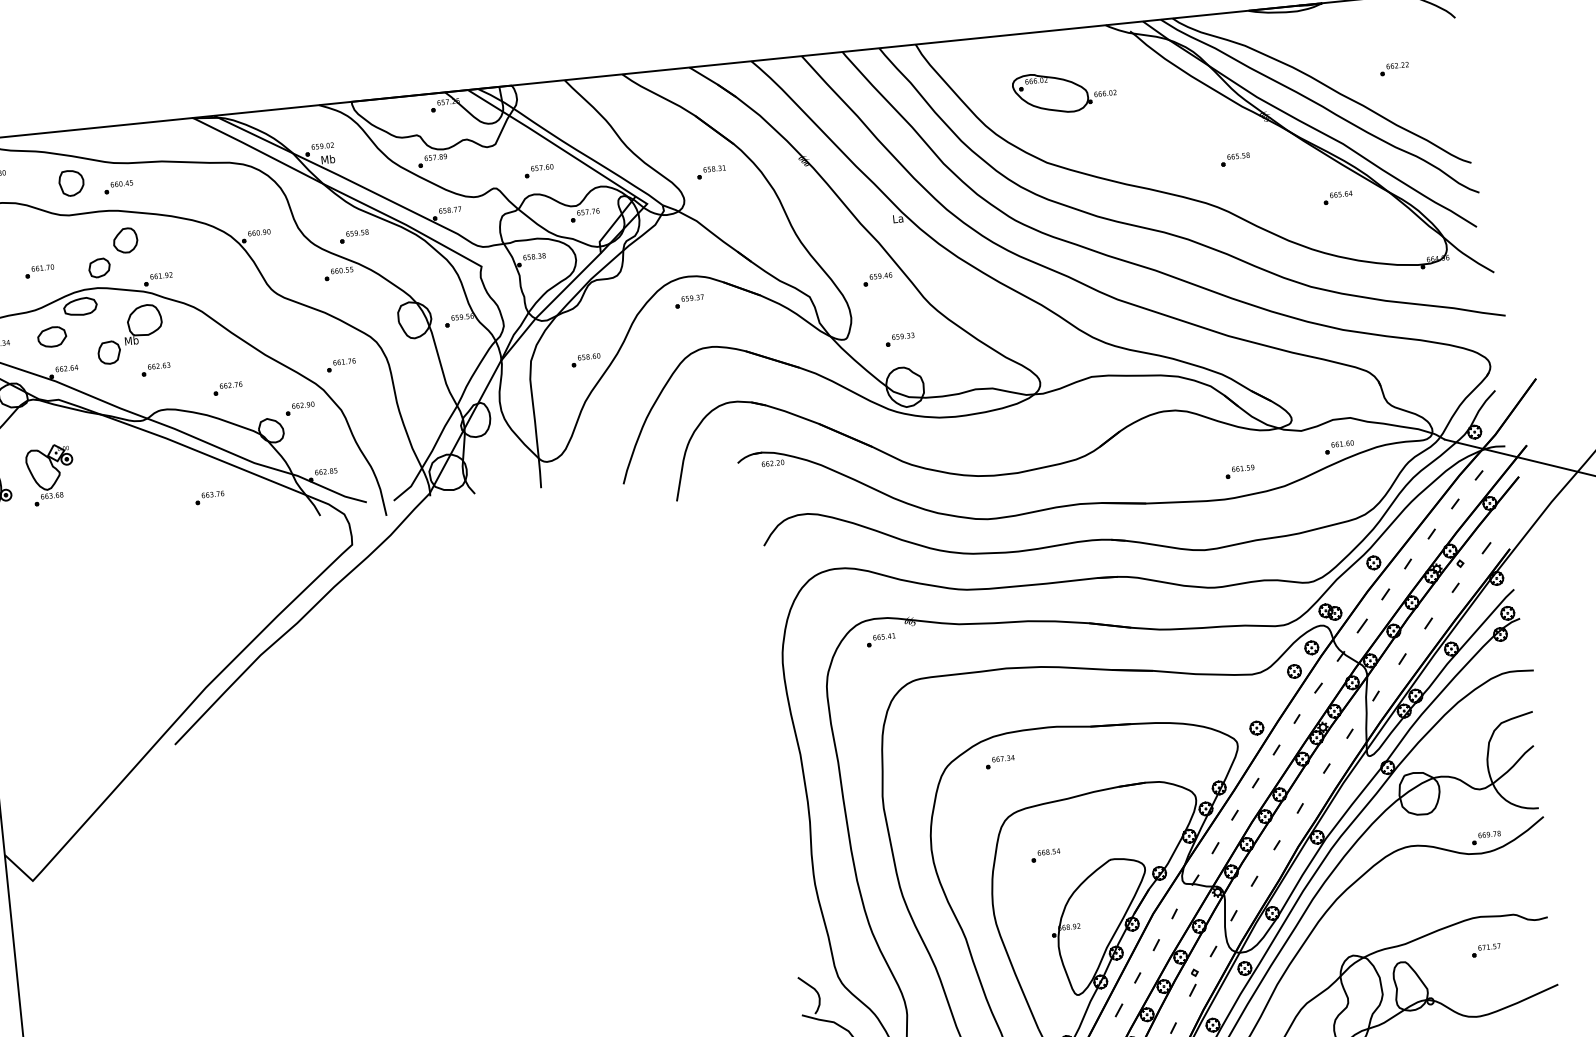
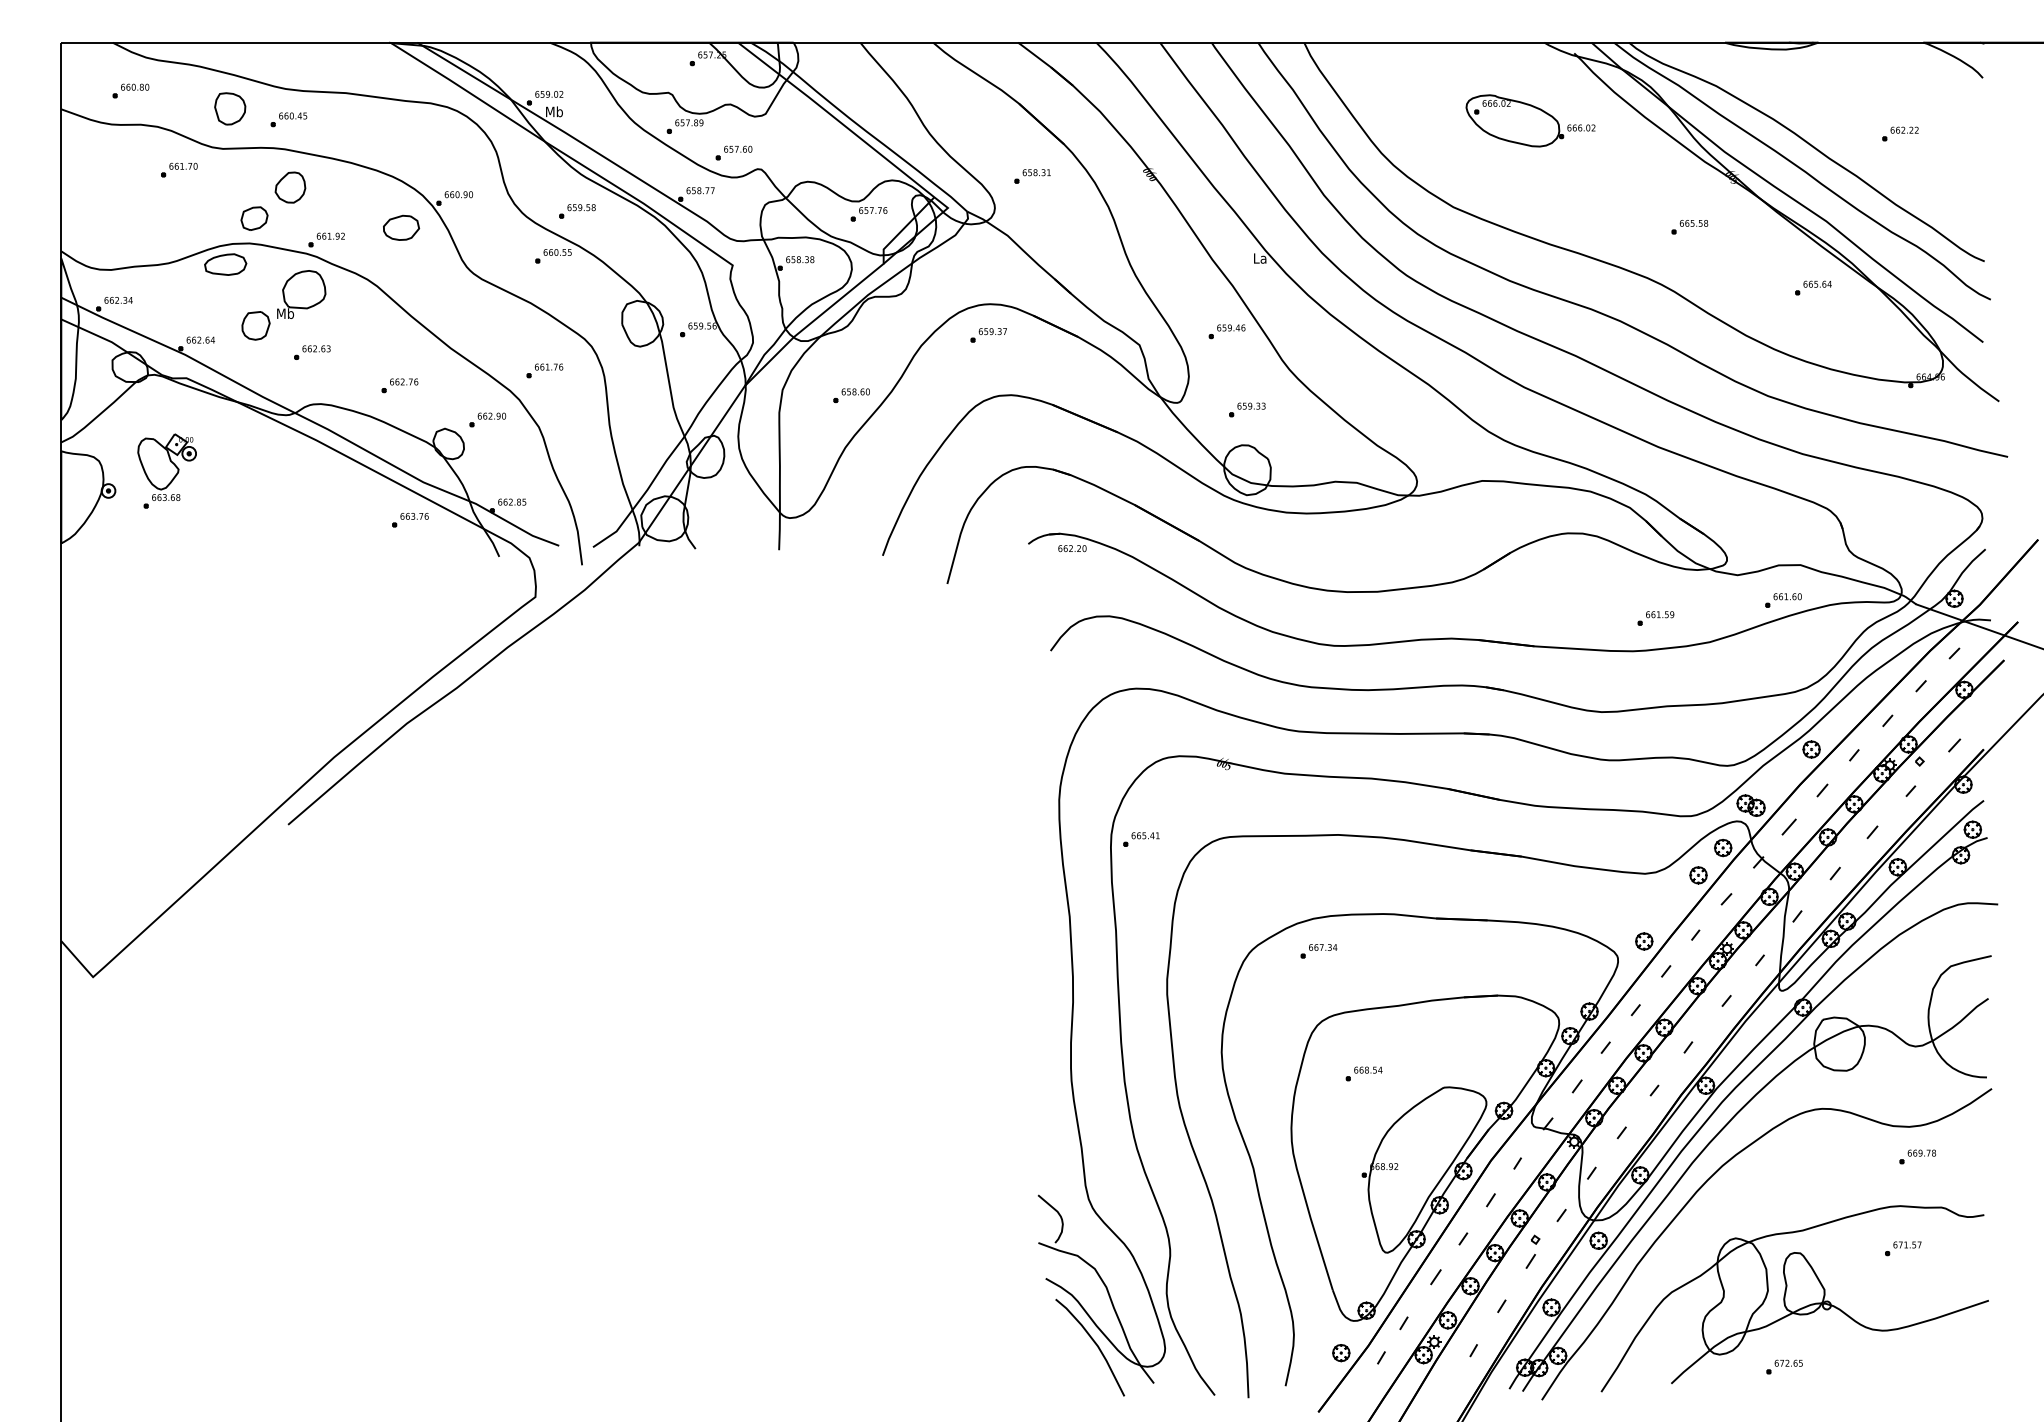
part: (1064, 91) -> (1530, 120), moved
part: (538, 170) -> (733, 152), moved
part: (39, 270) -> (179, 169), moved
part: (52, 336) -> (401, 227), moved
part: (210, 498) -> (410, 520), moved
part: (881, 640) -> (1141, 839), moved
part: (1486, 837) -> (1917, 1156), moved

